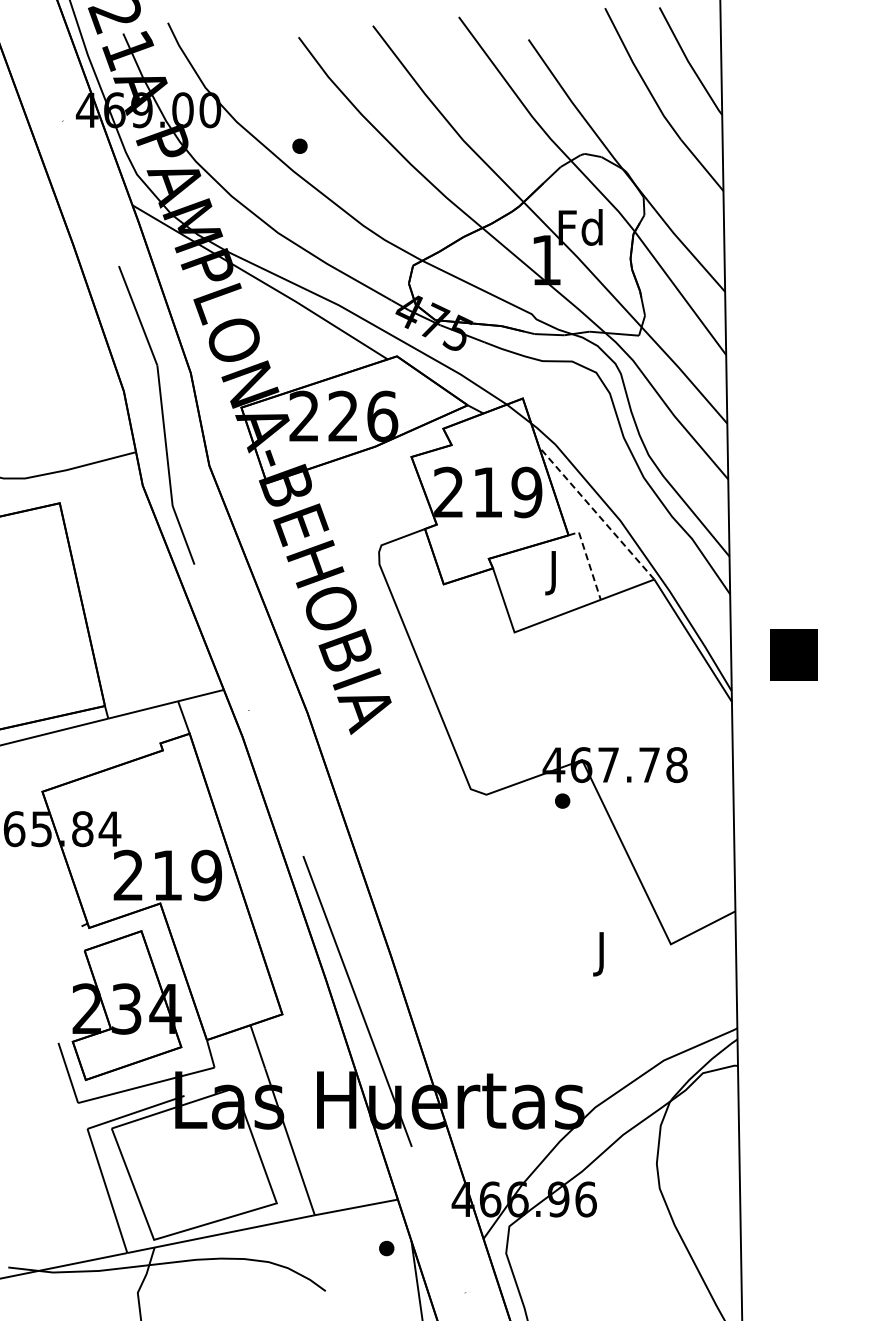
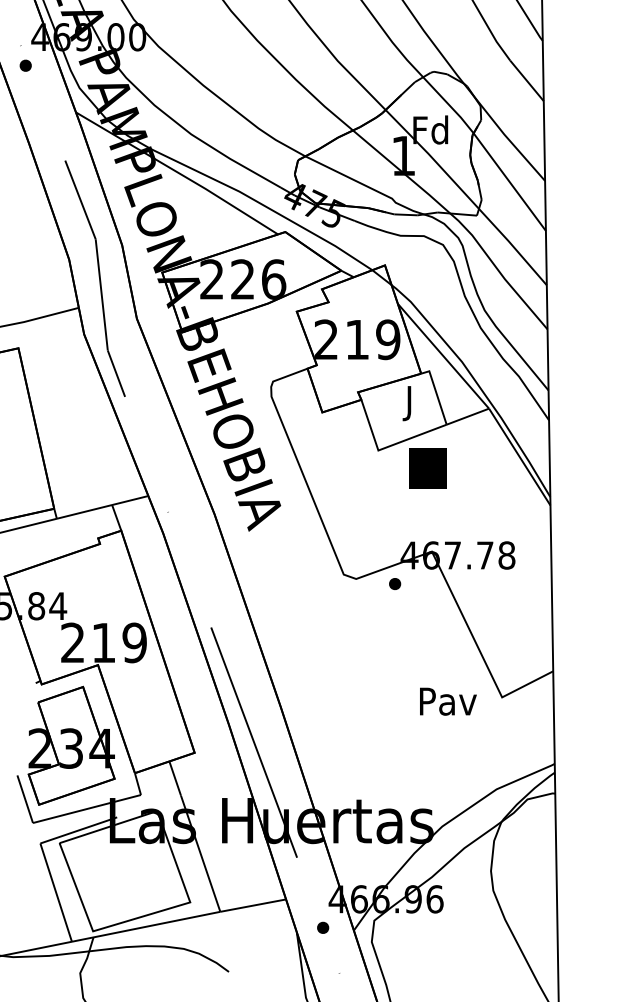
part: (299, 145) -> (25, 65), moved
line: (596, 513) -> (443, 356), dashed -> solid
line: (588, 560) -> (436, 393), dashed -> solid
text: (793, 654) -> (427, 467), moved
part: (562, 800) -> (394, 583), moved
text: (602, 954) -> (448, 705), J -> Pav
part: (386, 1248) -> (322, 927), moved

